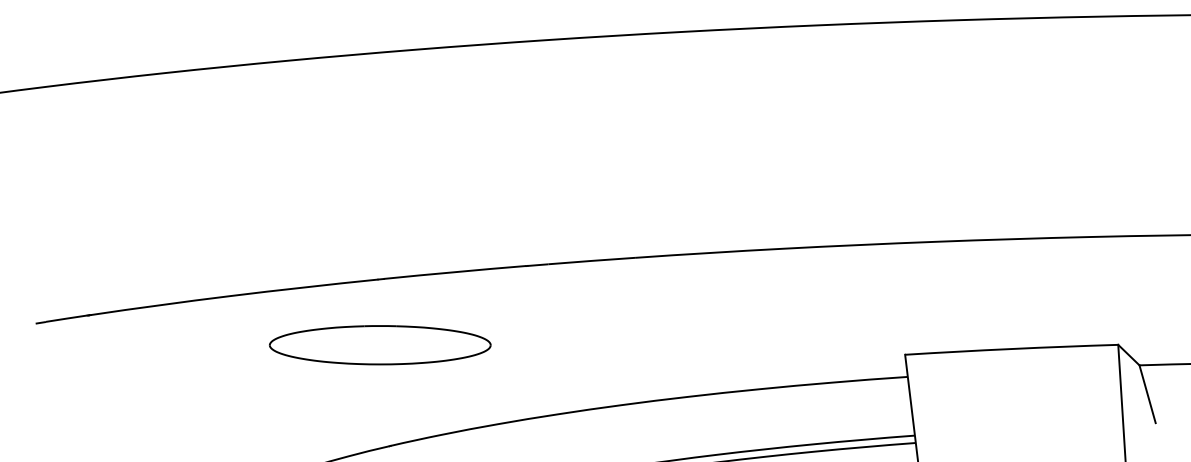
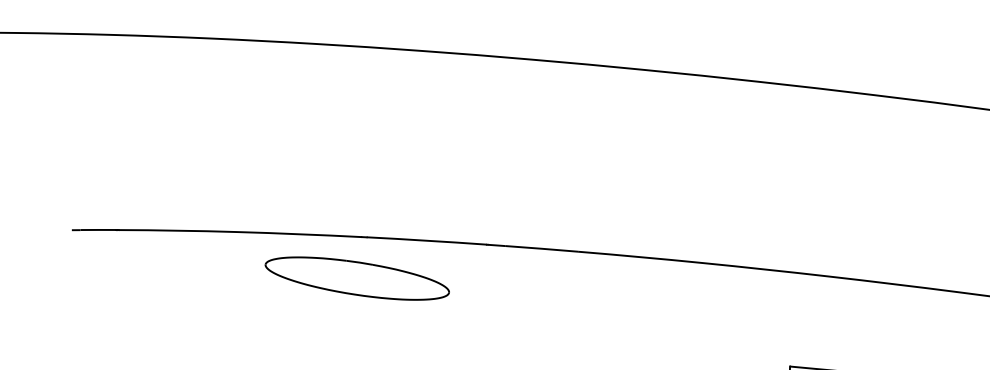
part: (380, 345) -> (357, 278), moved

